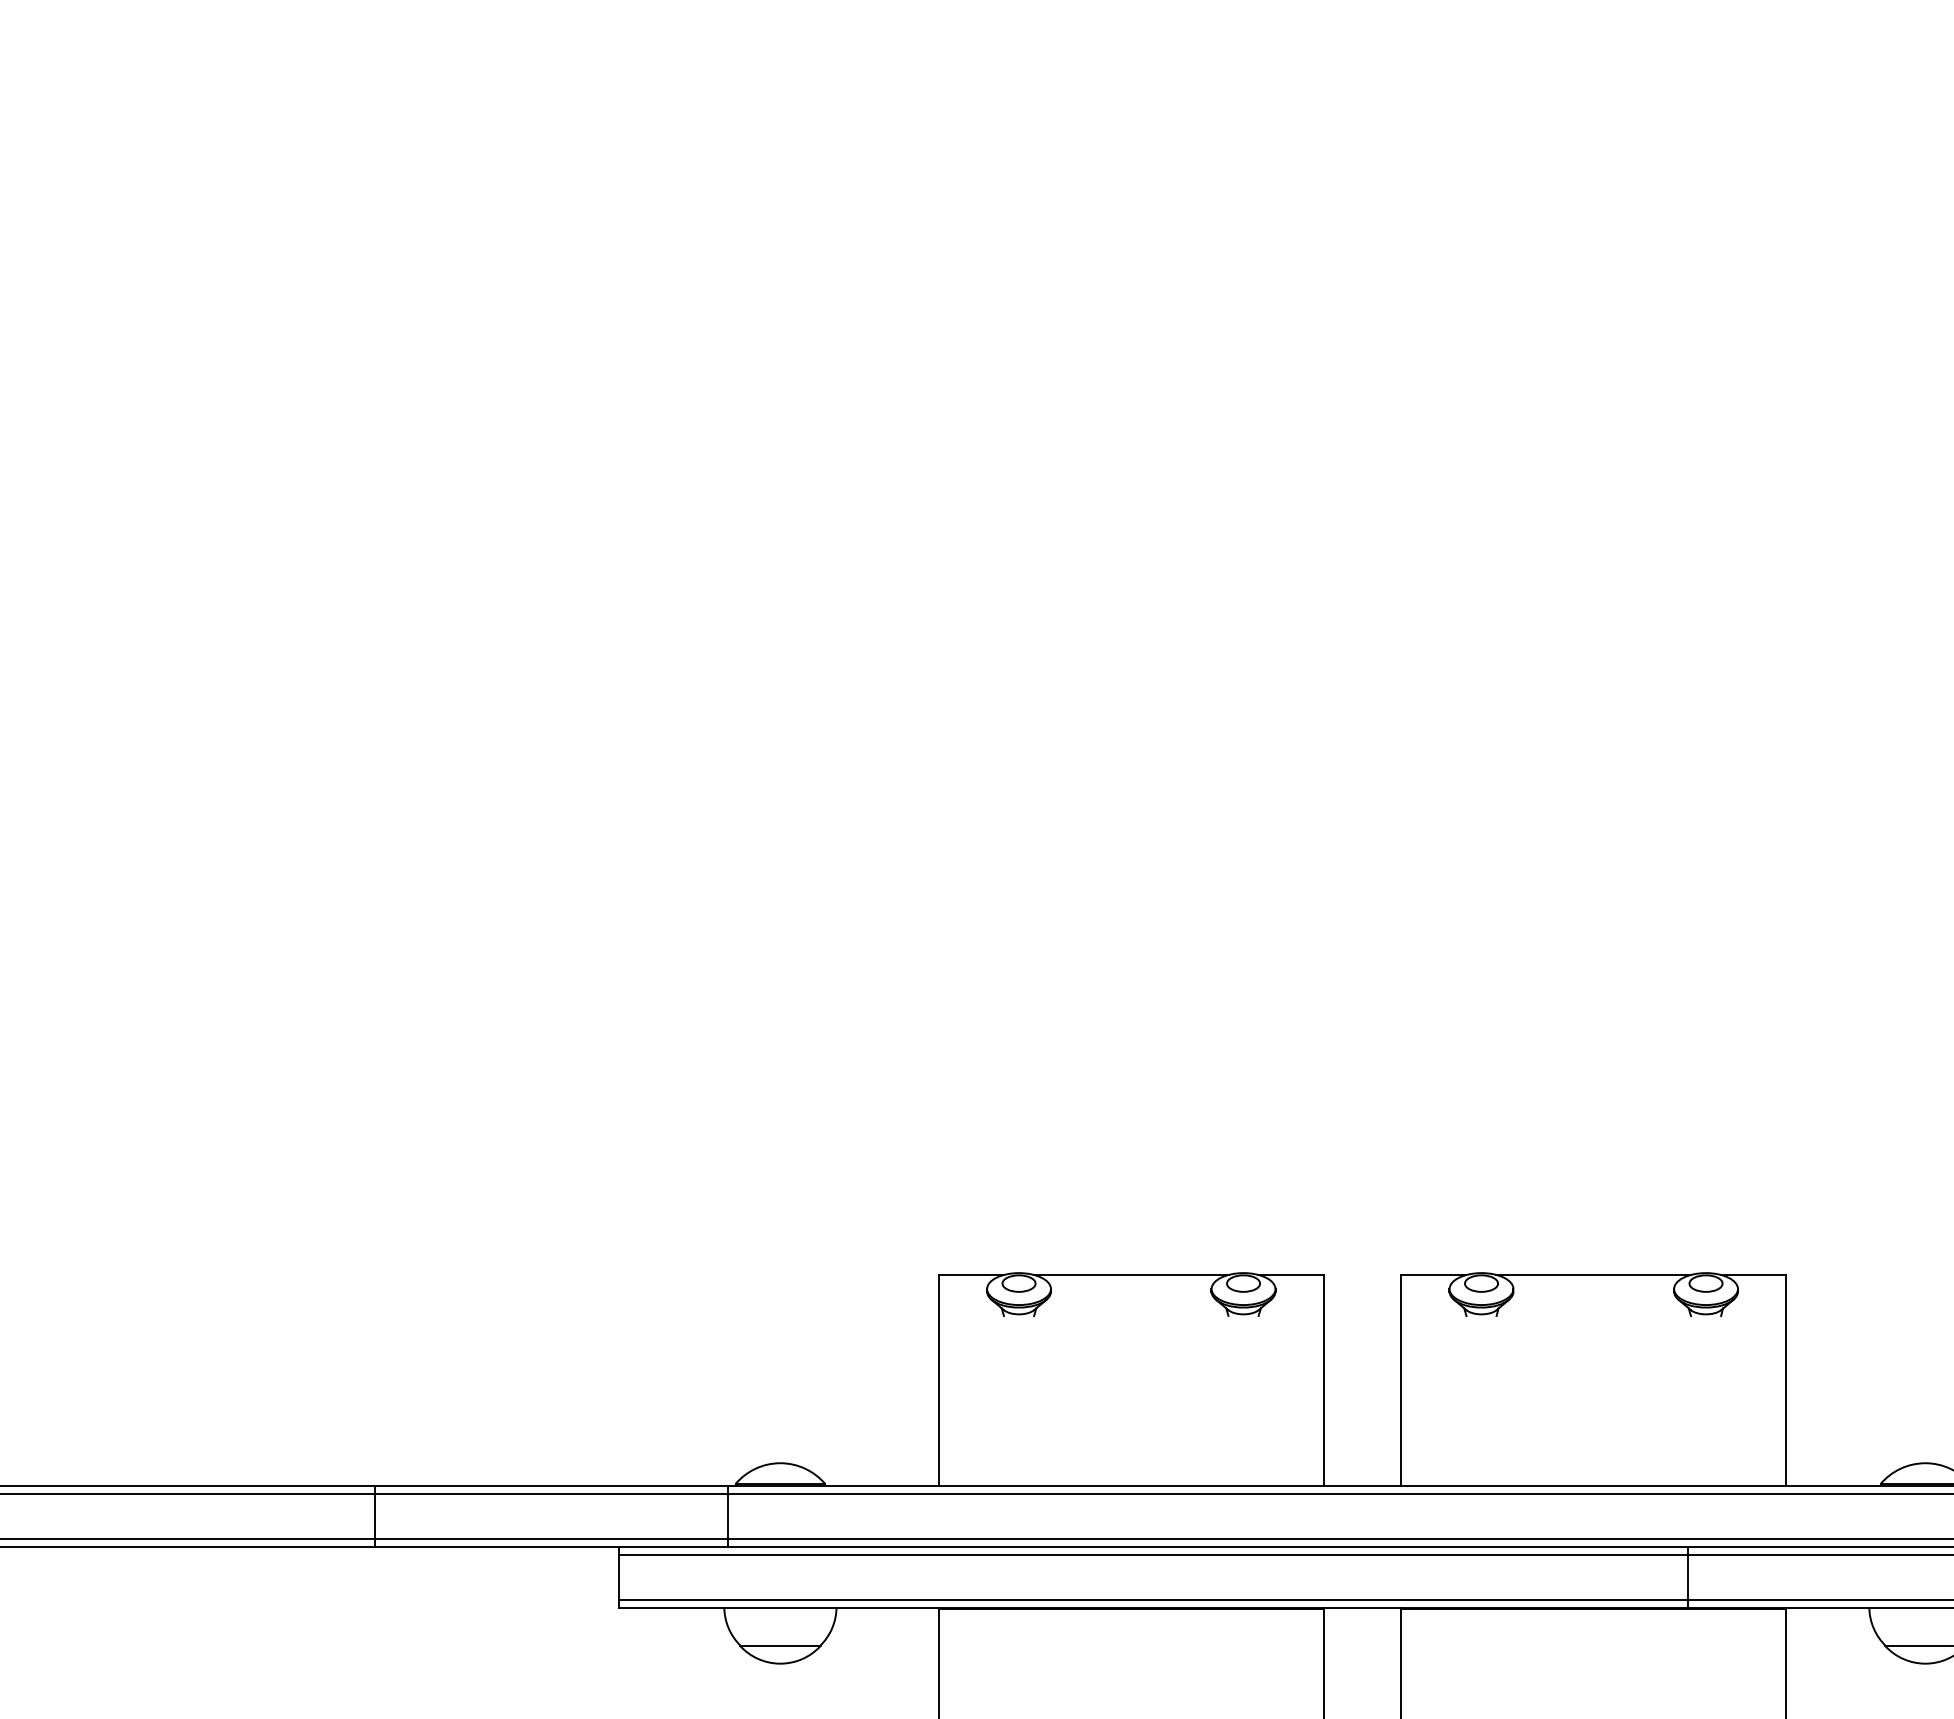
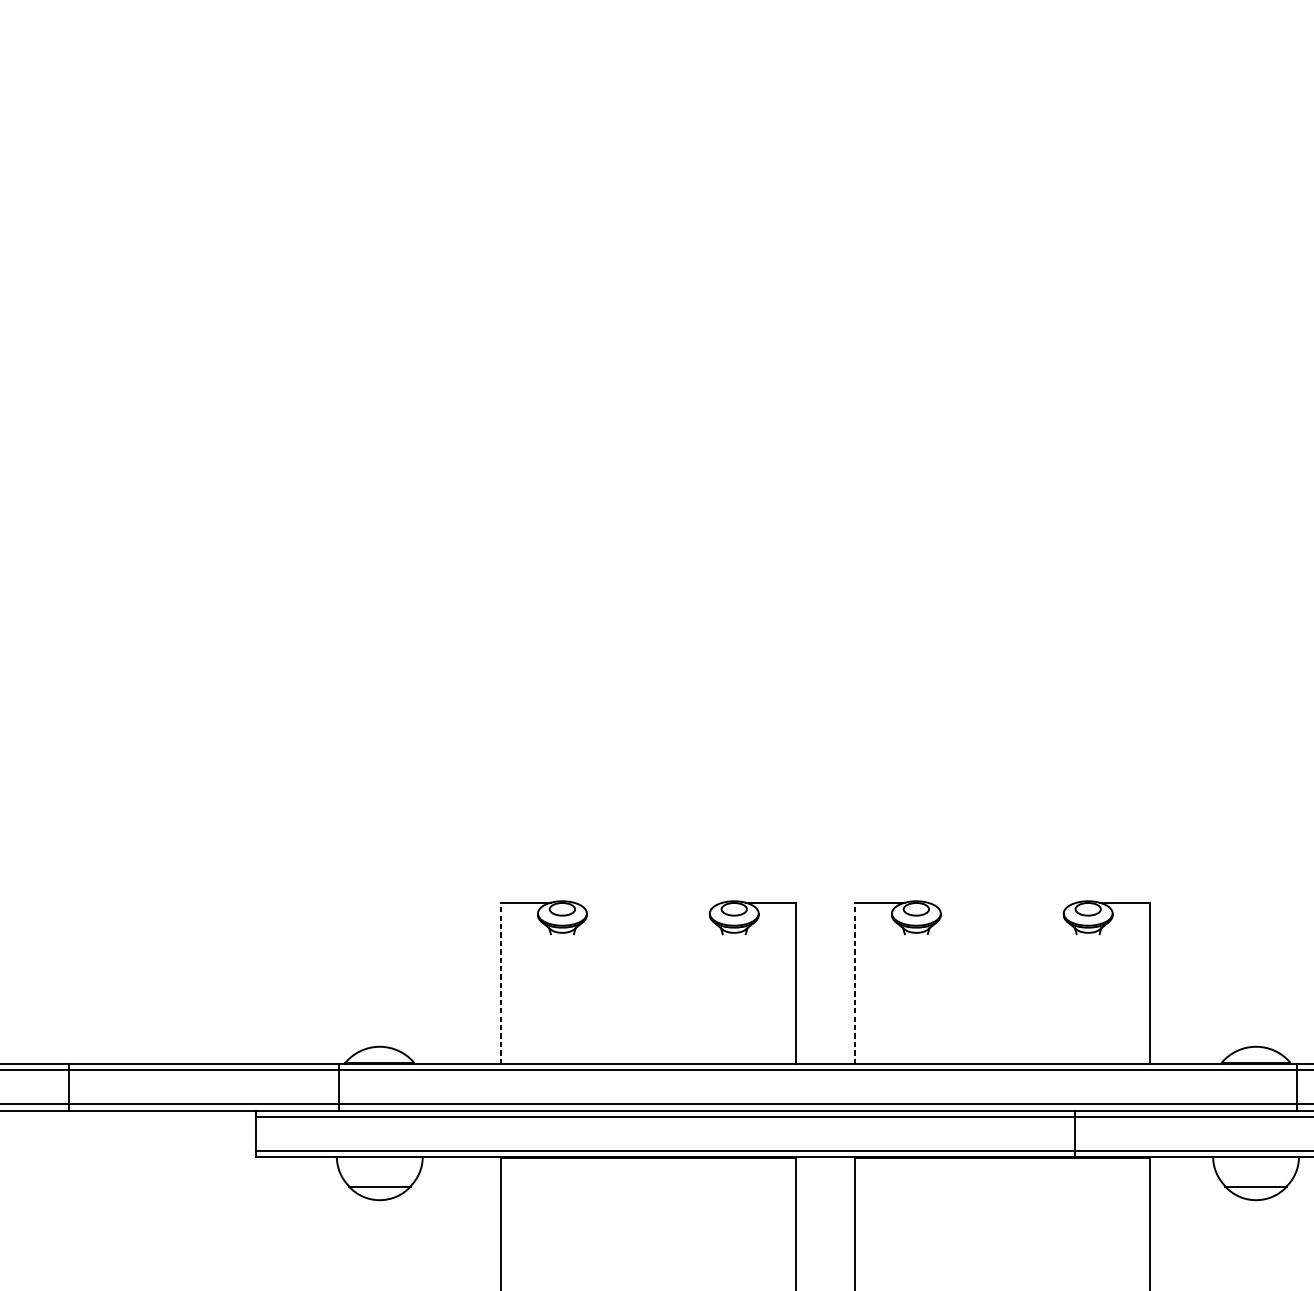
line: (1130, 1274) -> (647, 902), removed
line: (1593, 1274) -> (1002, 902), removed
line: (938, 1379) -> (500, 982), solid -> dashed
line: (1401, 1379) -> (855, 982), solid -> dashed

